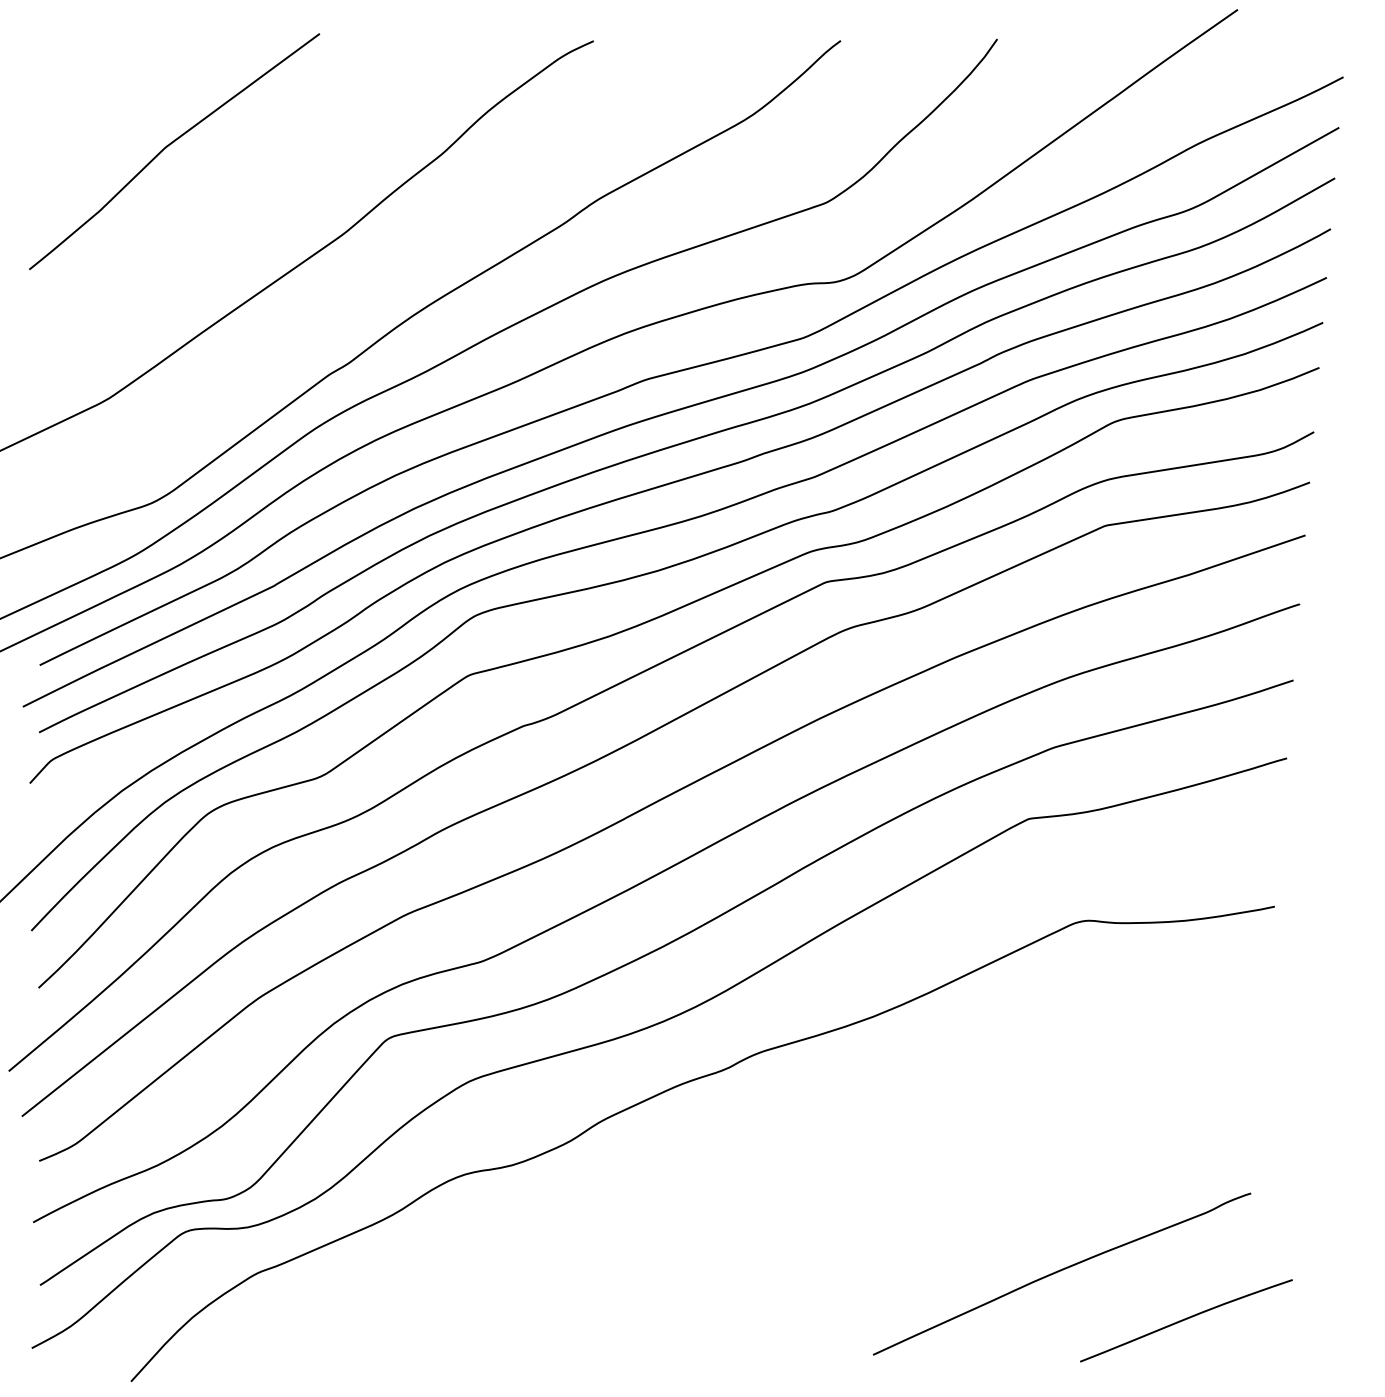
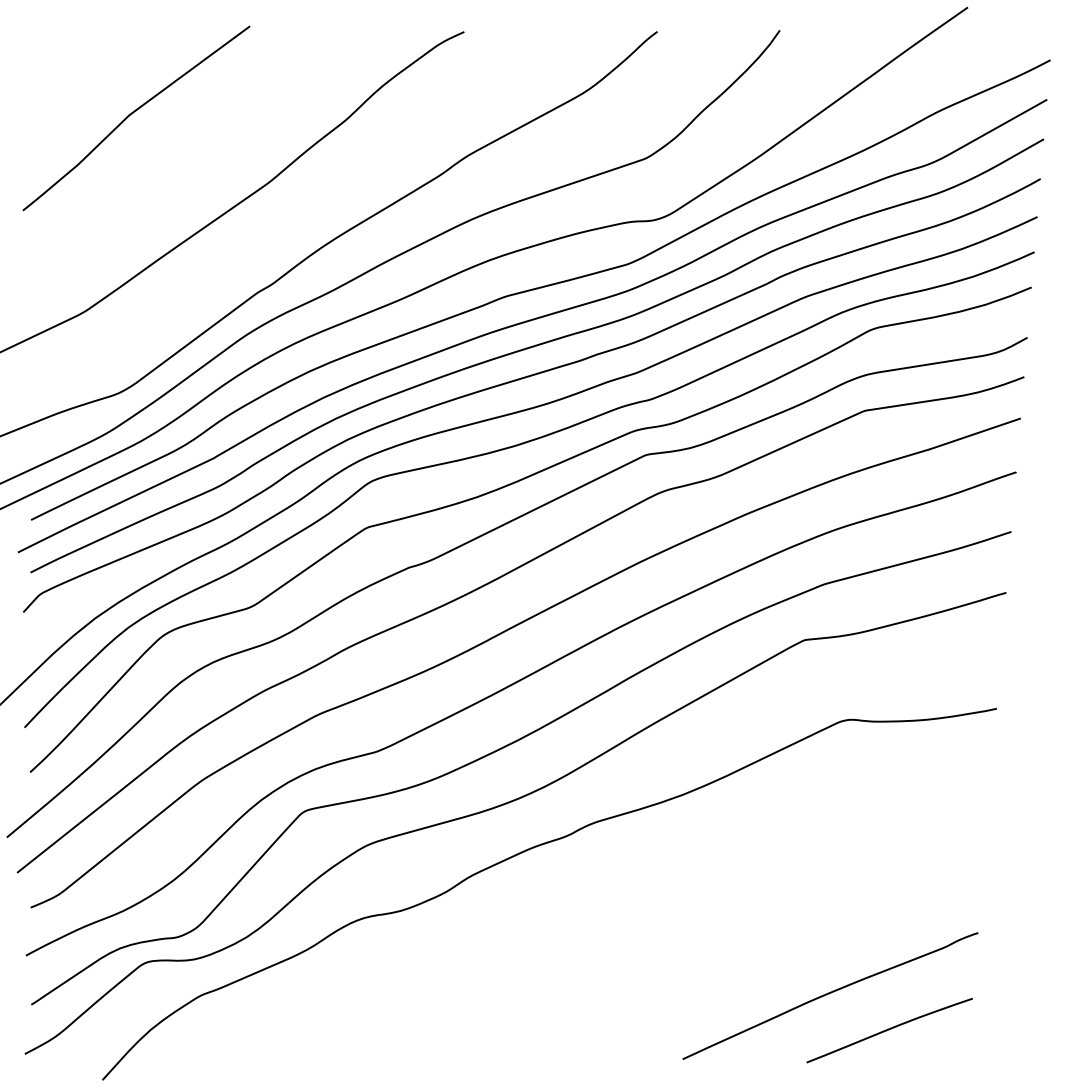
curve: (1186, 1320) -> (889, 1030), moved

